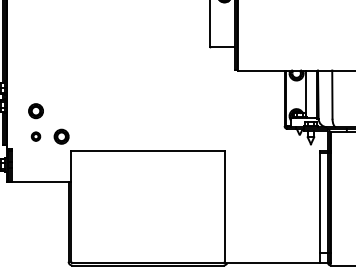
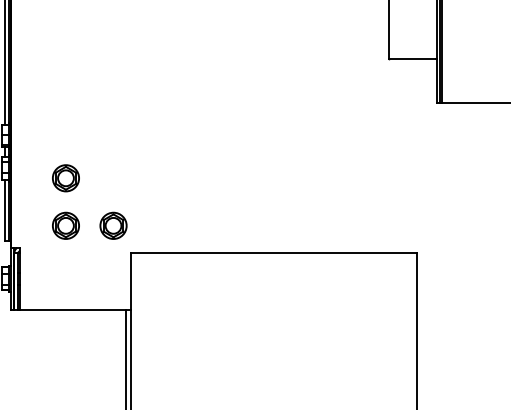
part: (35, 136) -> (64, 225), size x1.67

